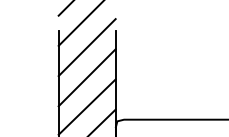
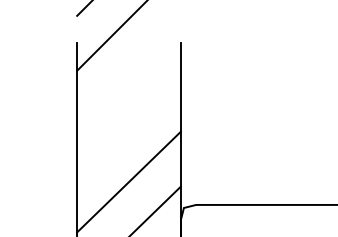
line: (86, 47) -> (127, 73), removed
line: (86, 77) -> (127, 128), removed

